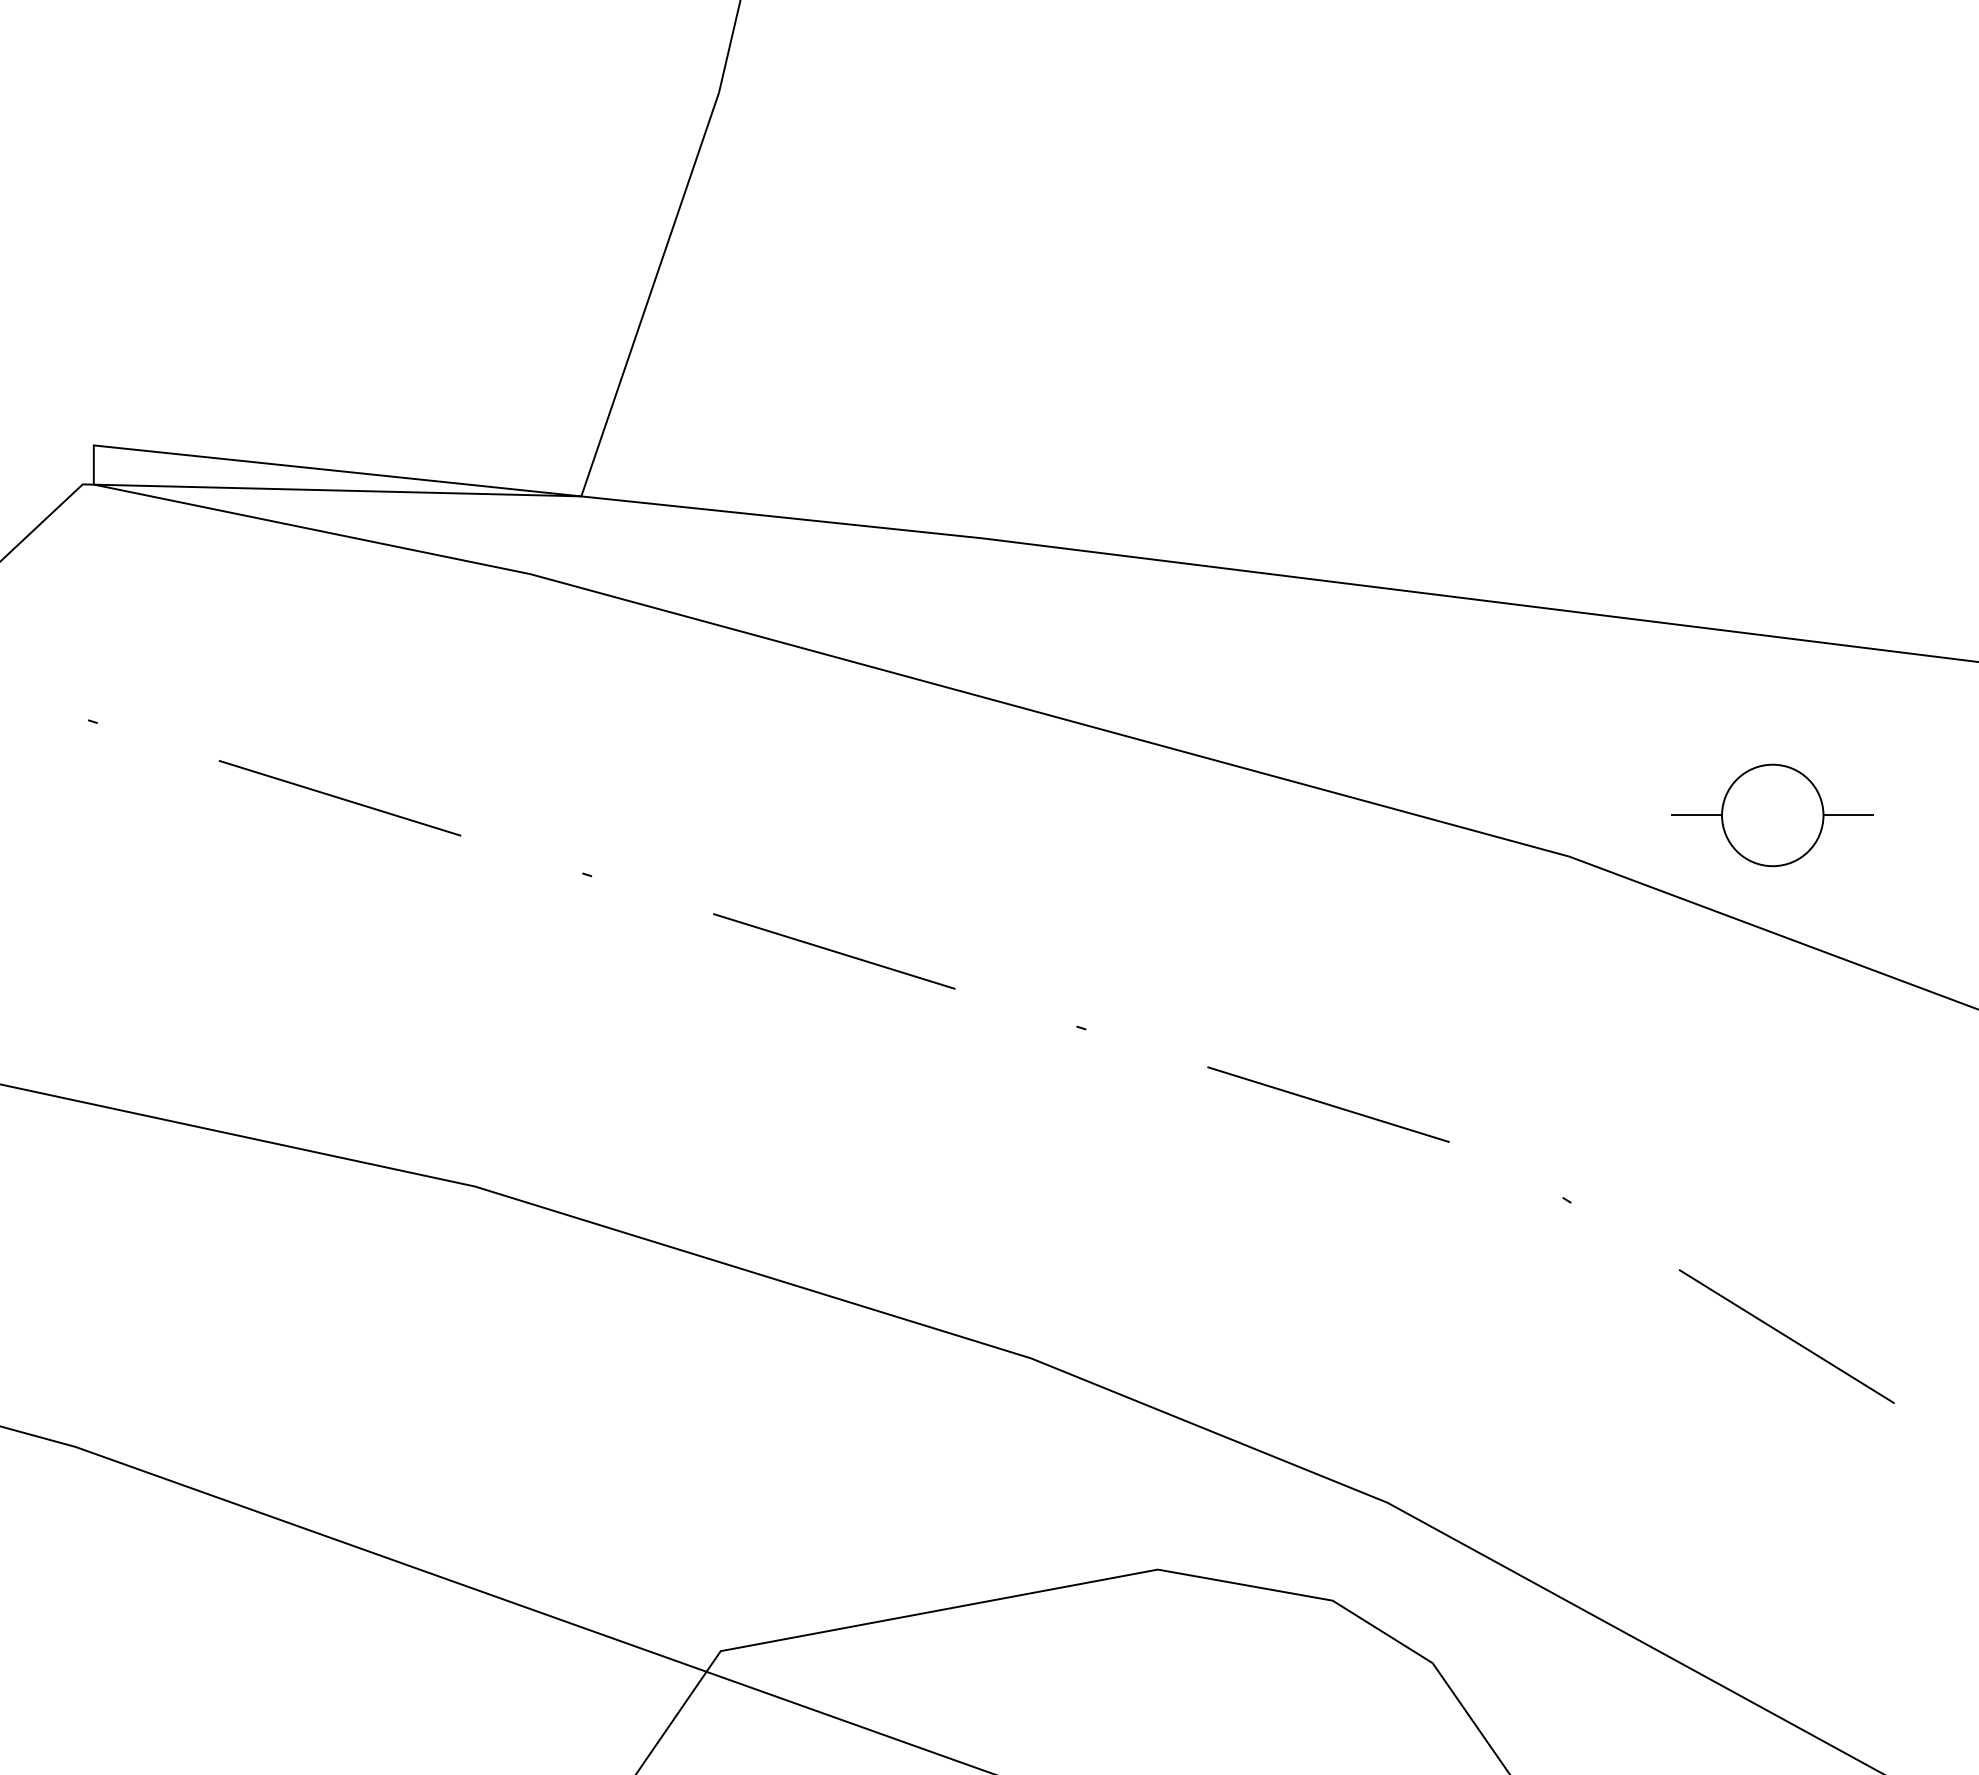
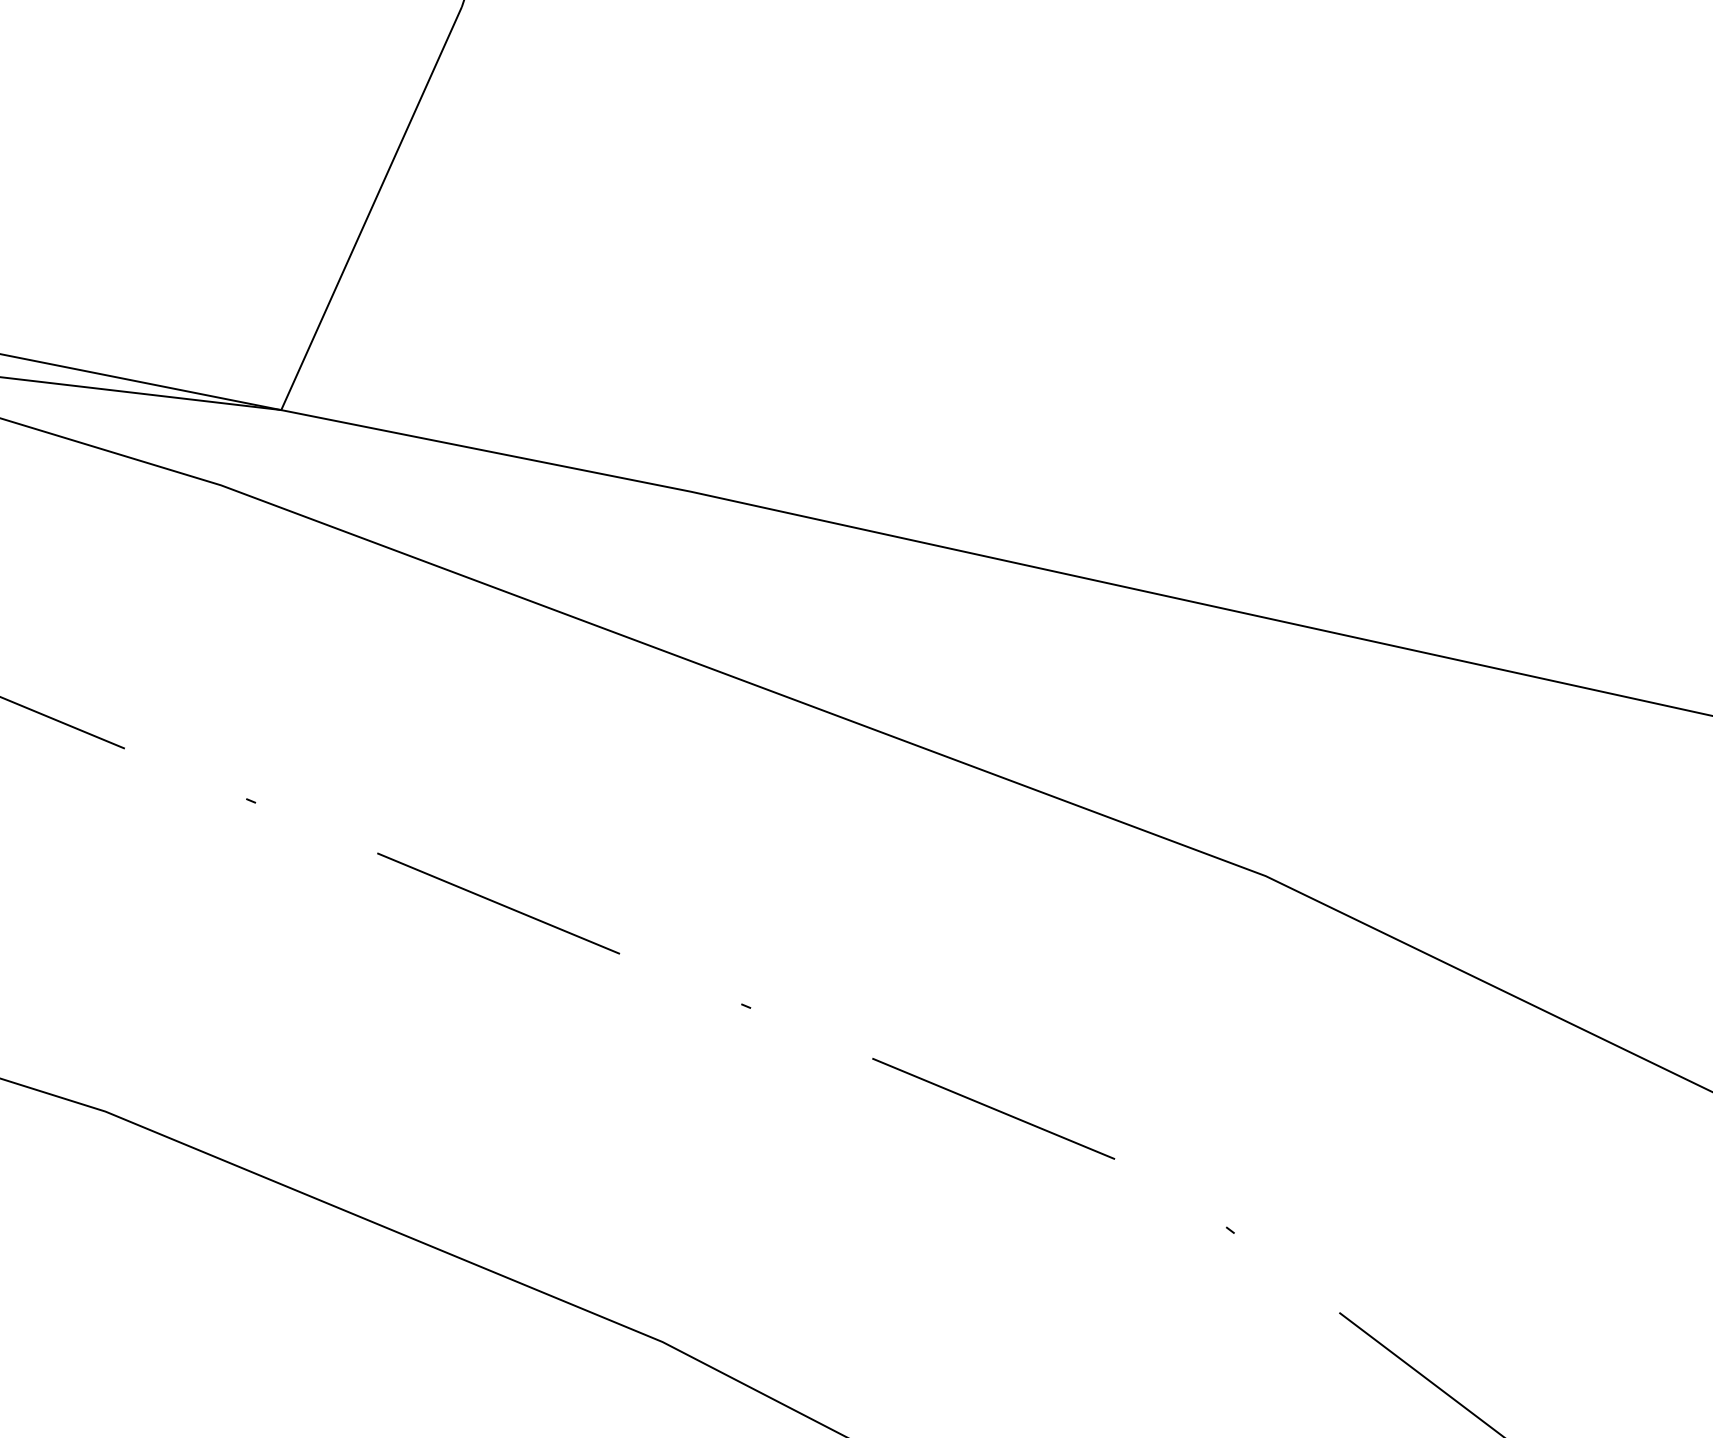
part: (1772, 815) -> (1479, 853), removed

